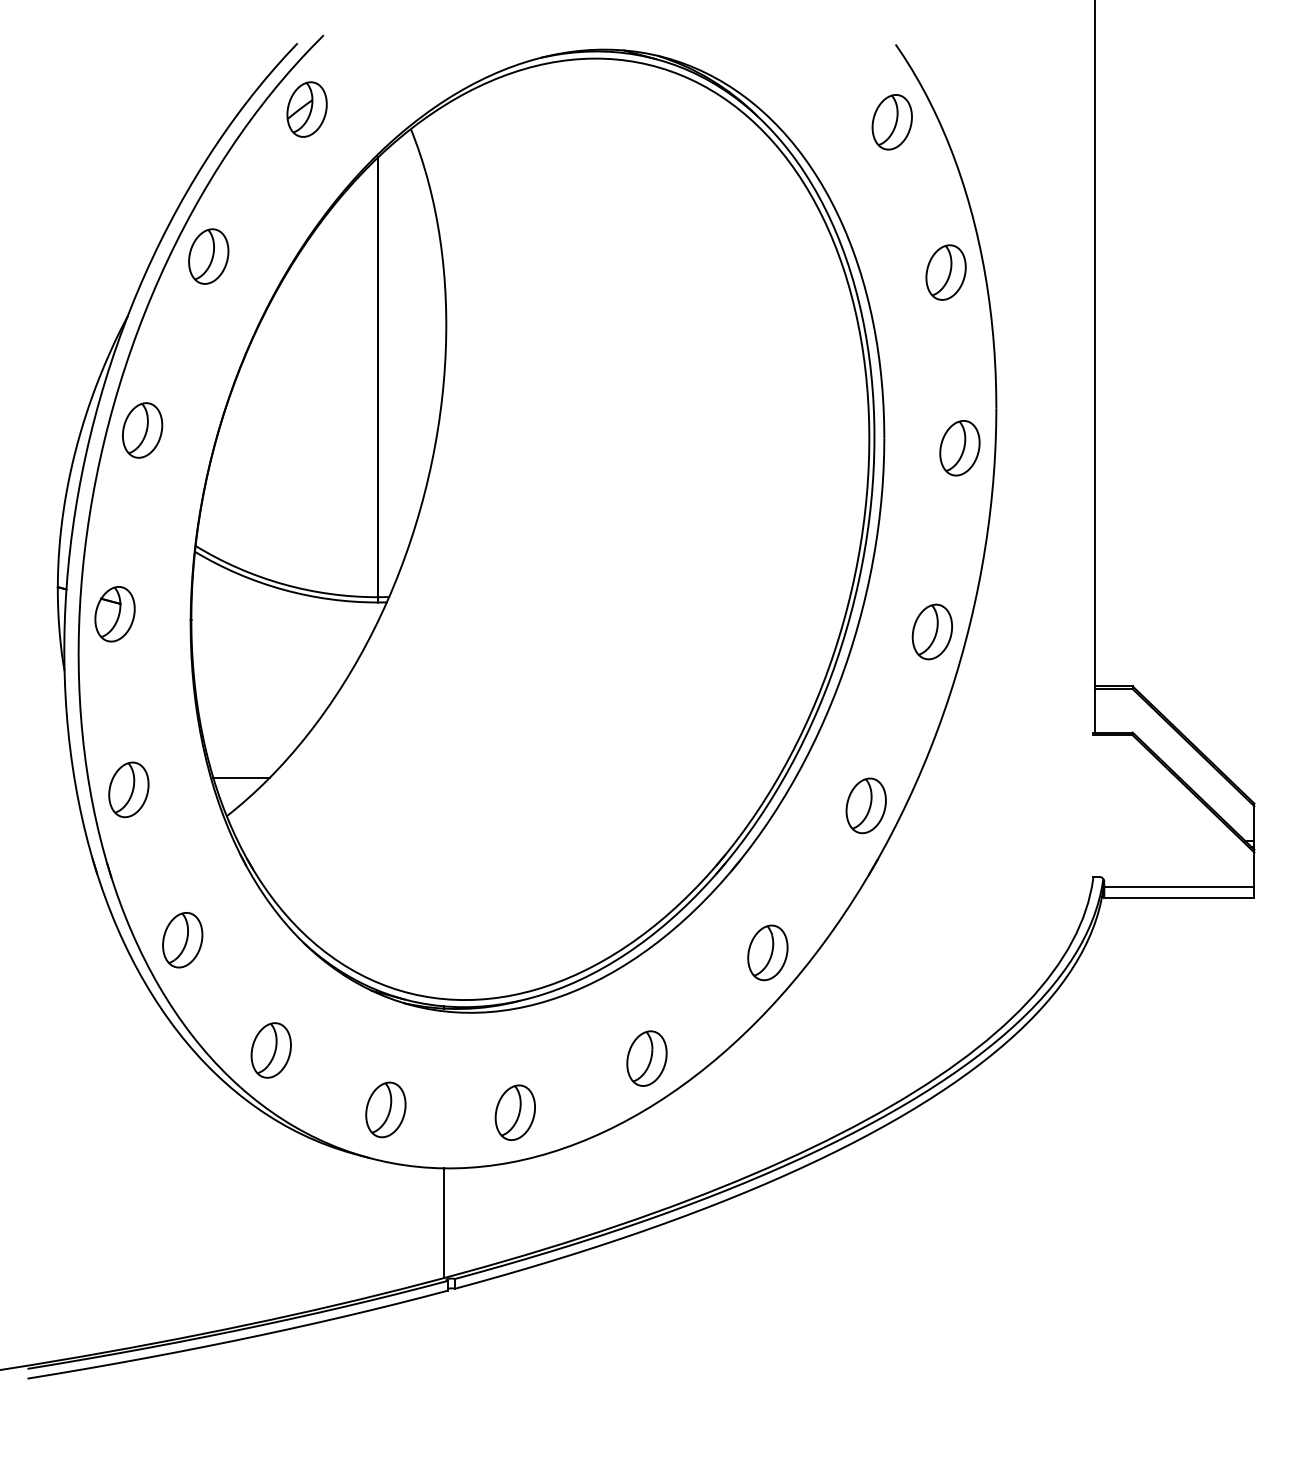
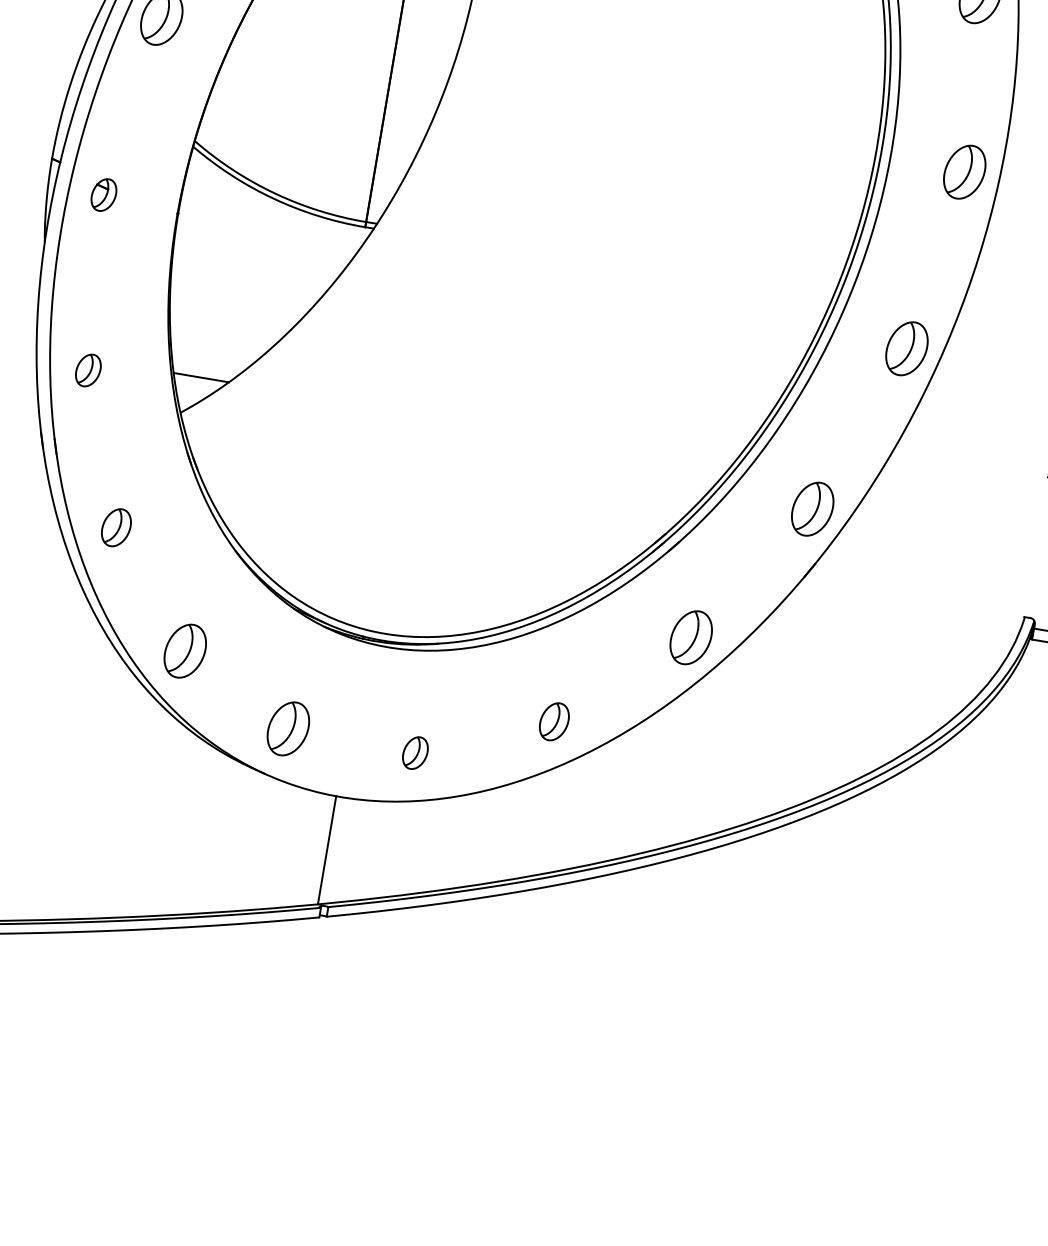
part: (114, 614) -> (103, 195), size x0.6
part: (128, 789) -> (88, 370), size x0.6
part: (182, 940) -> (116, 527), size x0.7
part: (646, 1058) -> (553, 721), size x0.7
part: (514, 1112) -> (414, 752), size x0.6

